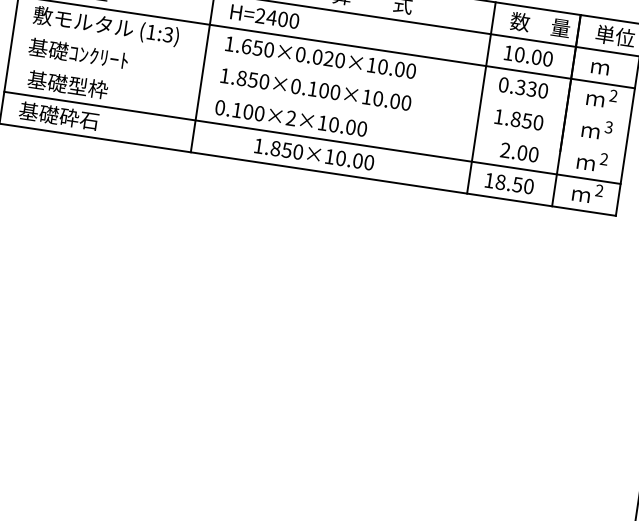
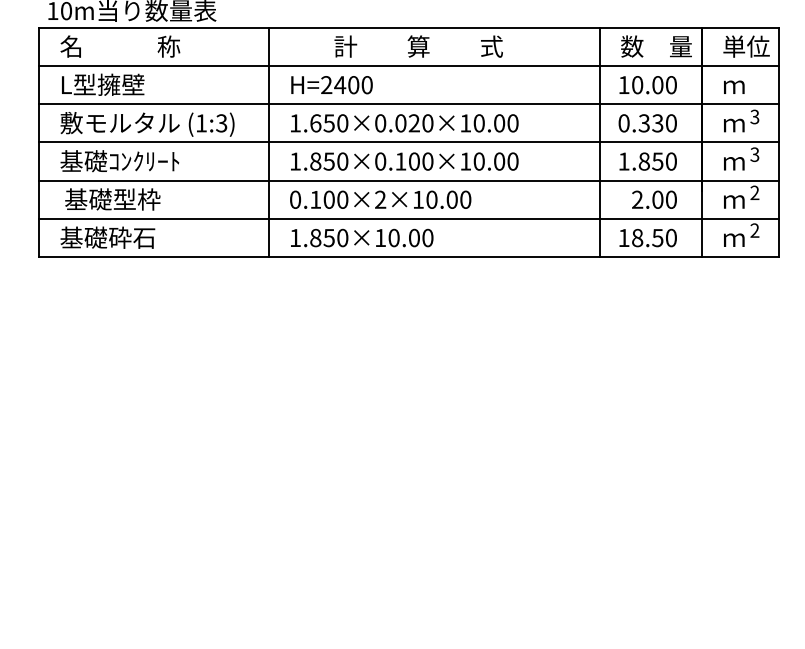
line: (321, 74) -> (408, 142), added
text: (613, 96) -> (754, 117), 2 -> 3
line: (316, 105) -> (408, 180), added
text: (314, 154) -> (362, 237), moved

